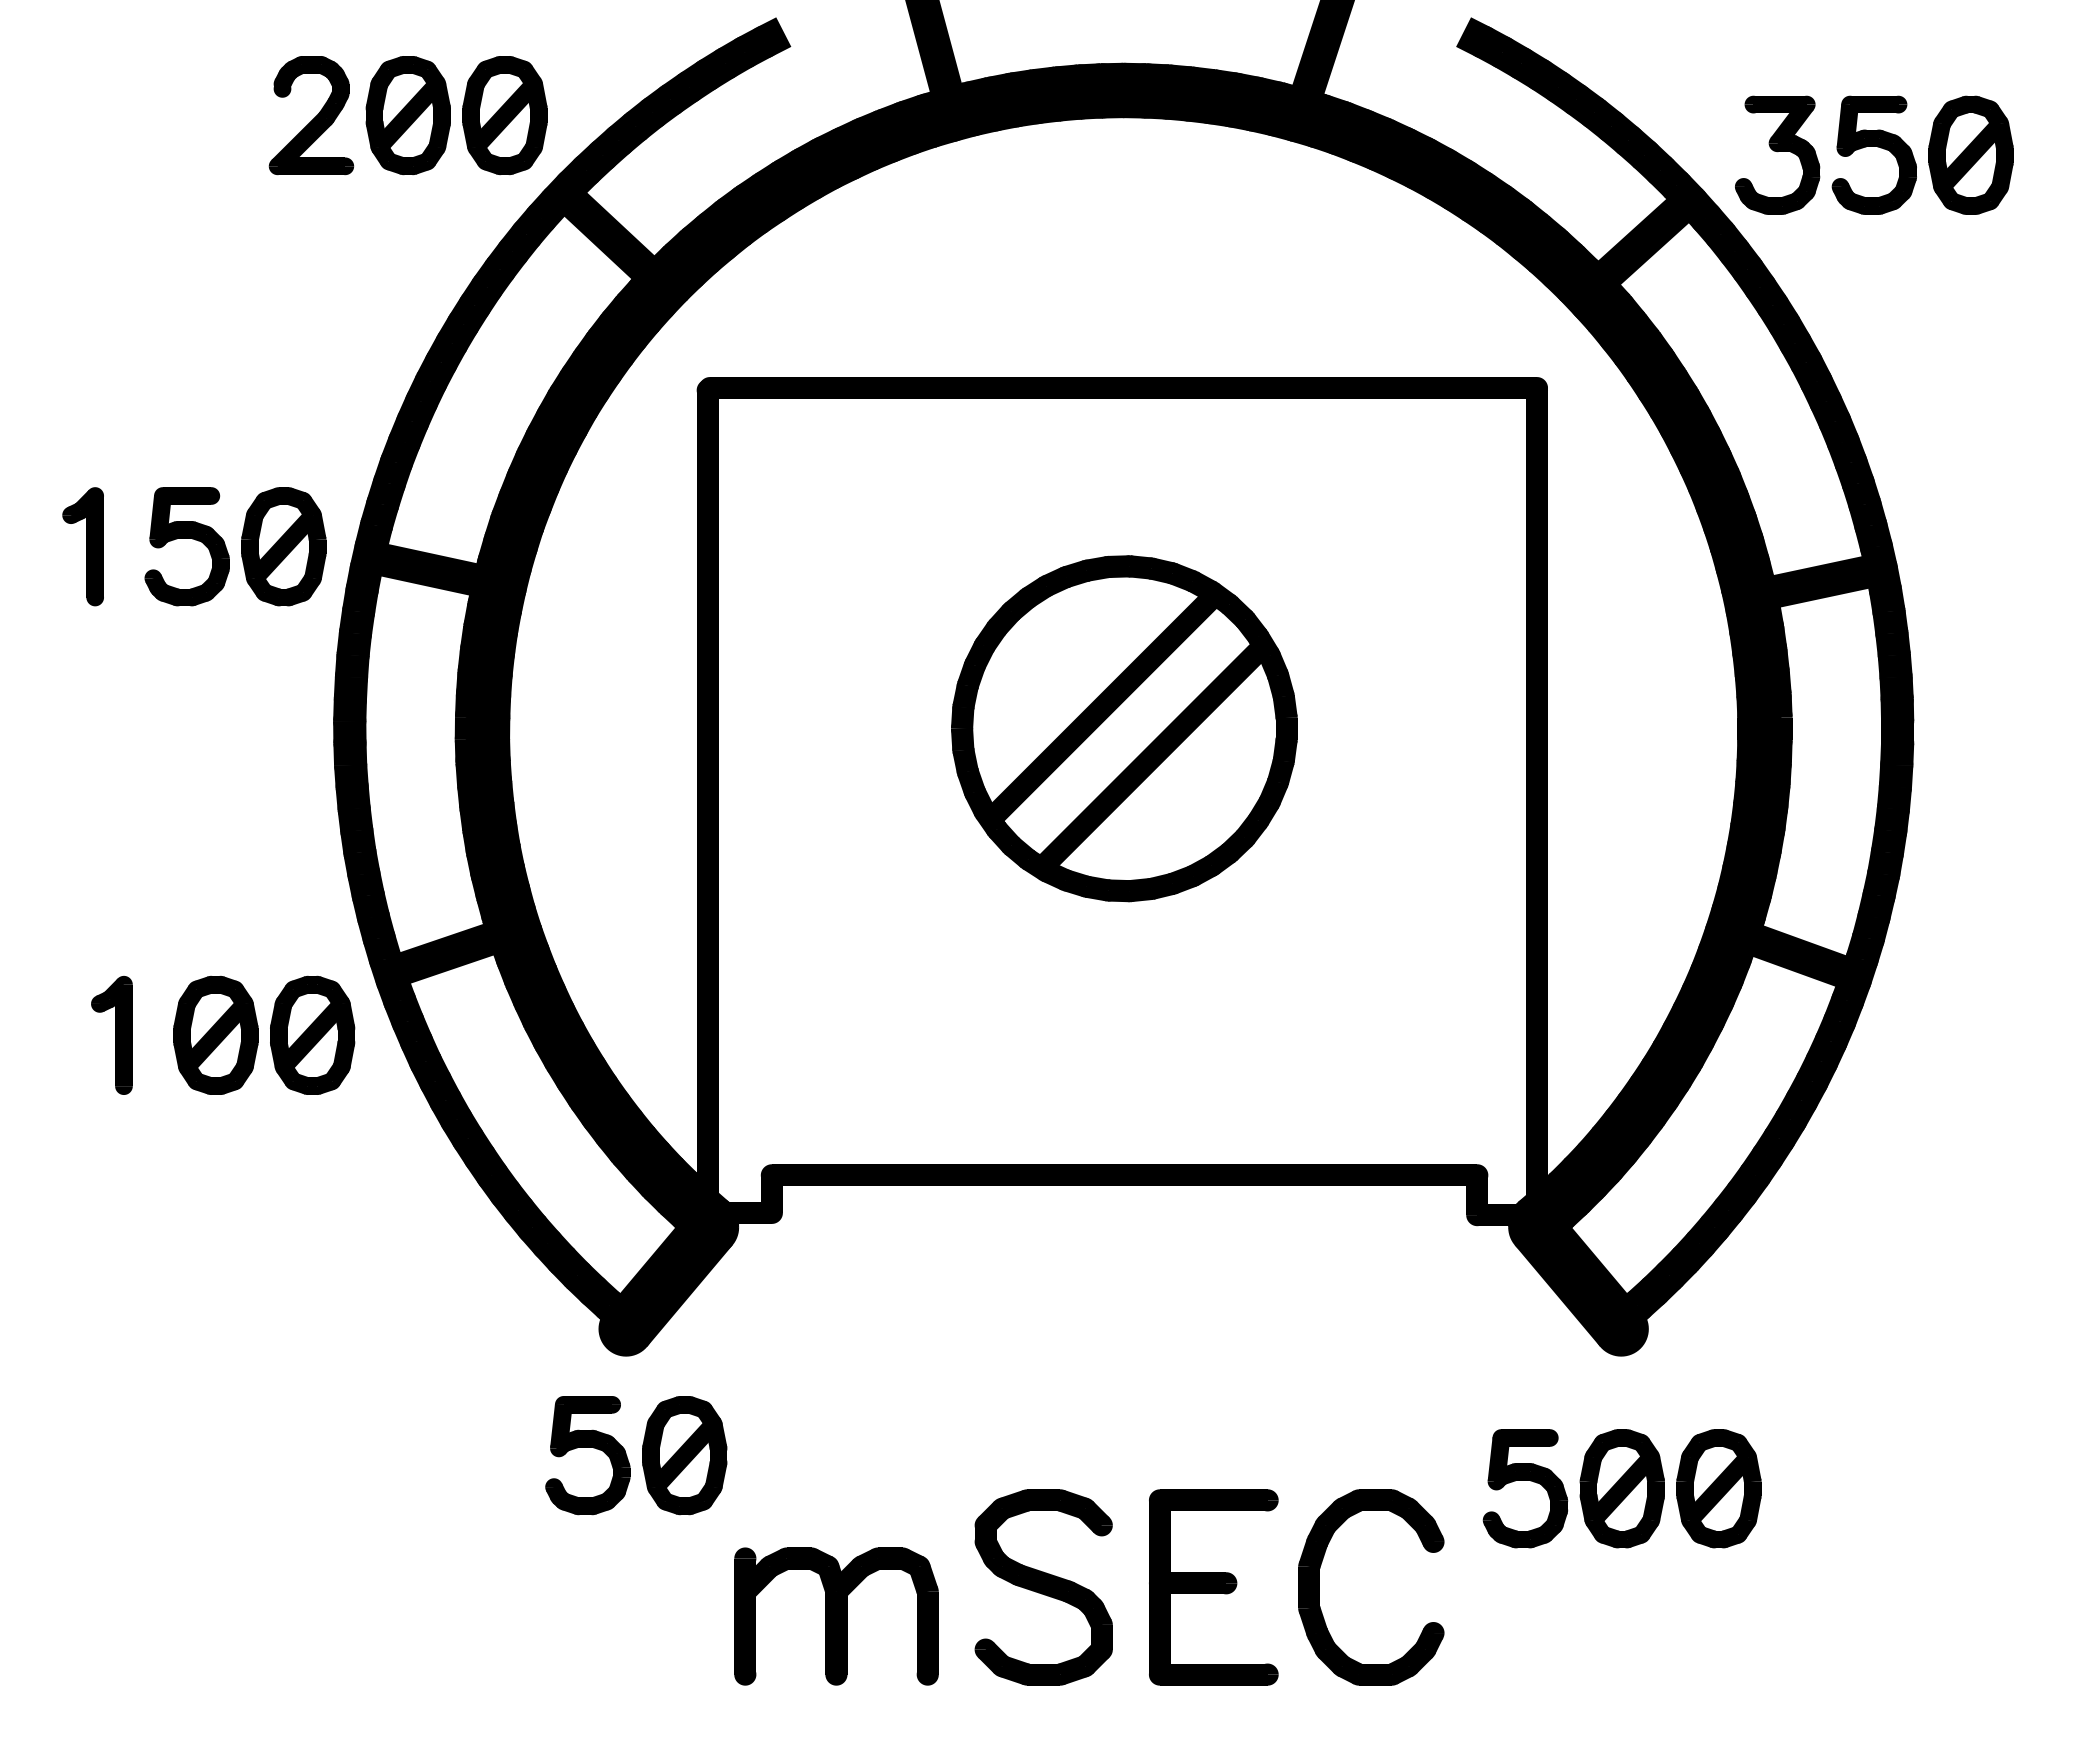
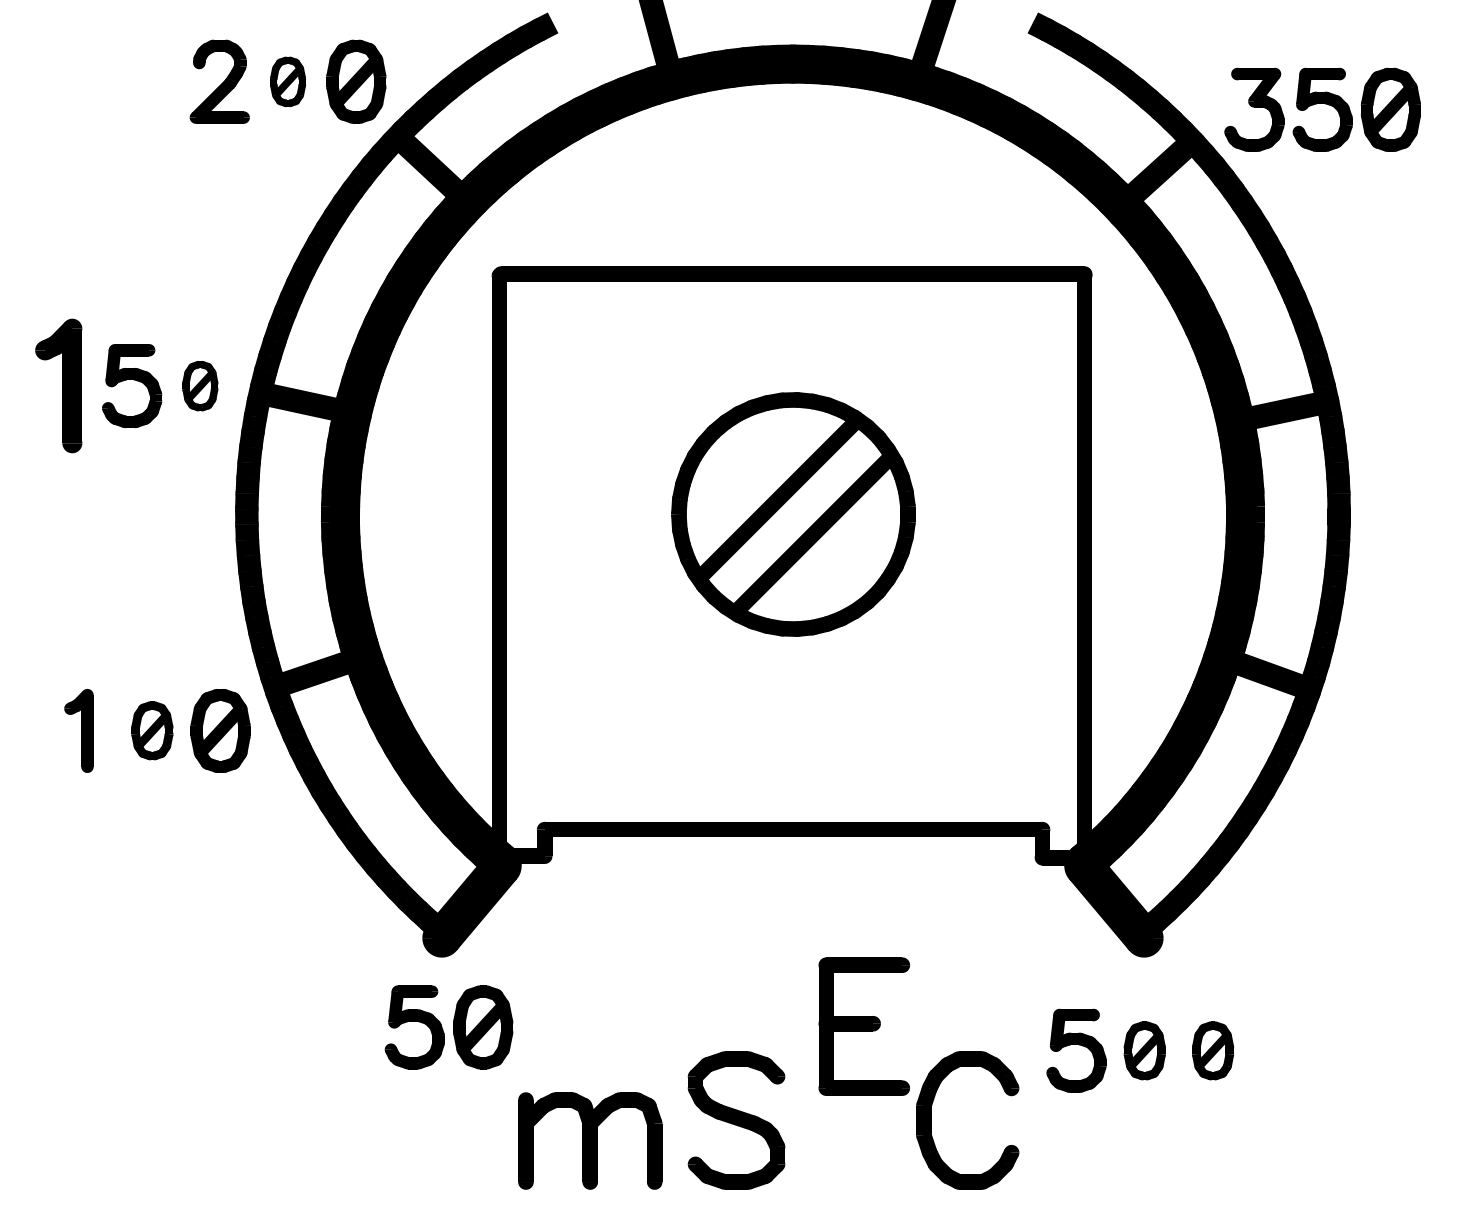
part: (407, 115) -> (287, 81), size x0.6
part: (82, 546) -> (58, 385), size x1.6
part: (283, 546) -> (200, 385), size x0.6
part: (215, 1034) -> (152, 730), size x0.7
part: (1621, 1488) -> (1144, 1050), size x0.7
part: (1718, 1488) -> (1212, 1050), size x0.7
part: (1213, 1587) -> (864, 1026), moved

